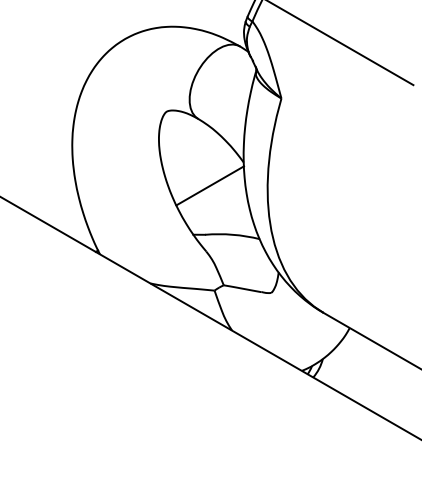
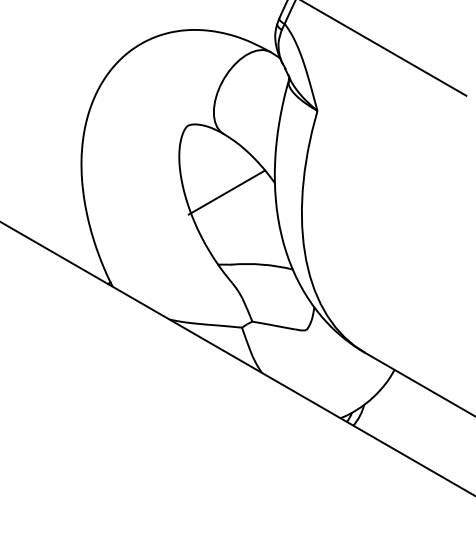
line: (210, 185) -> (227, 192), moved

